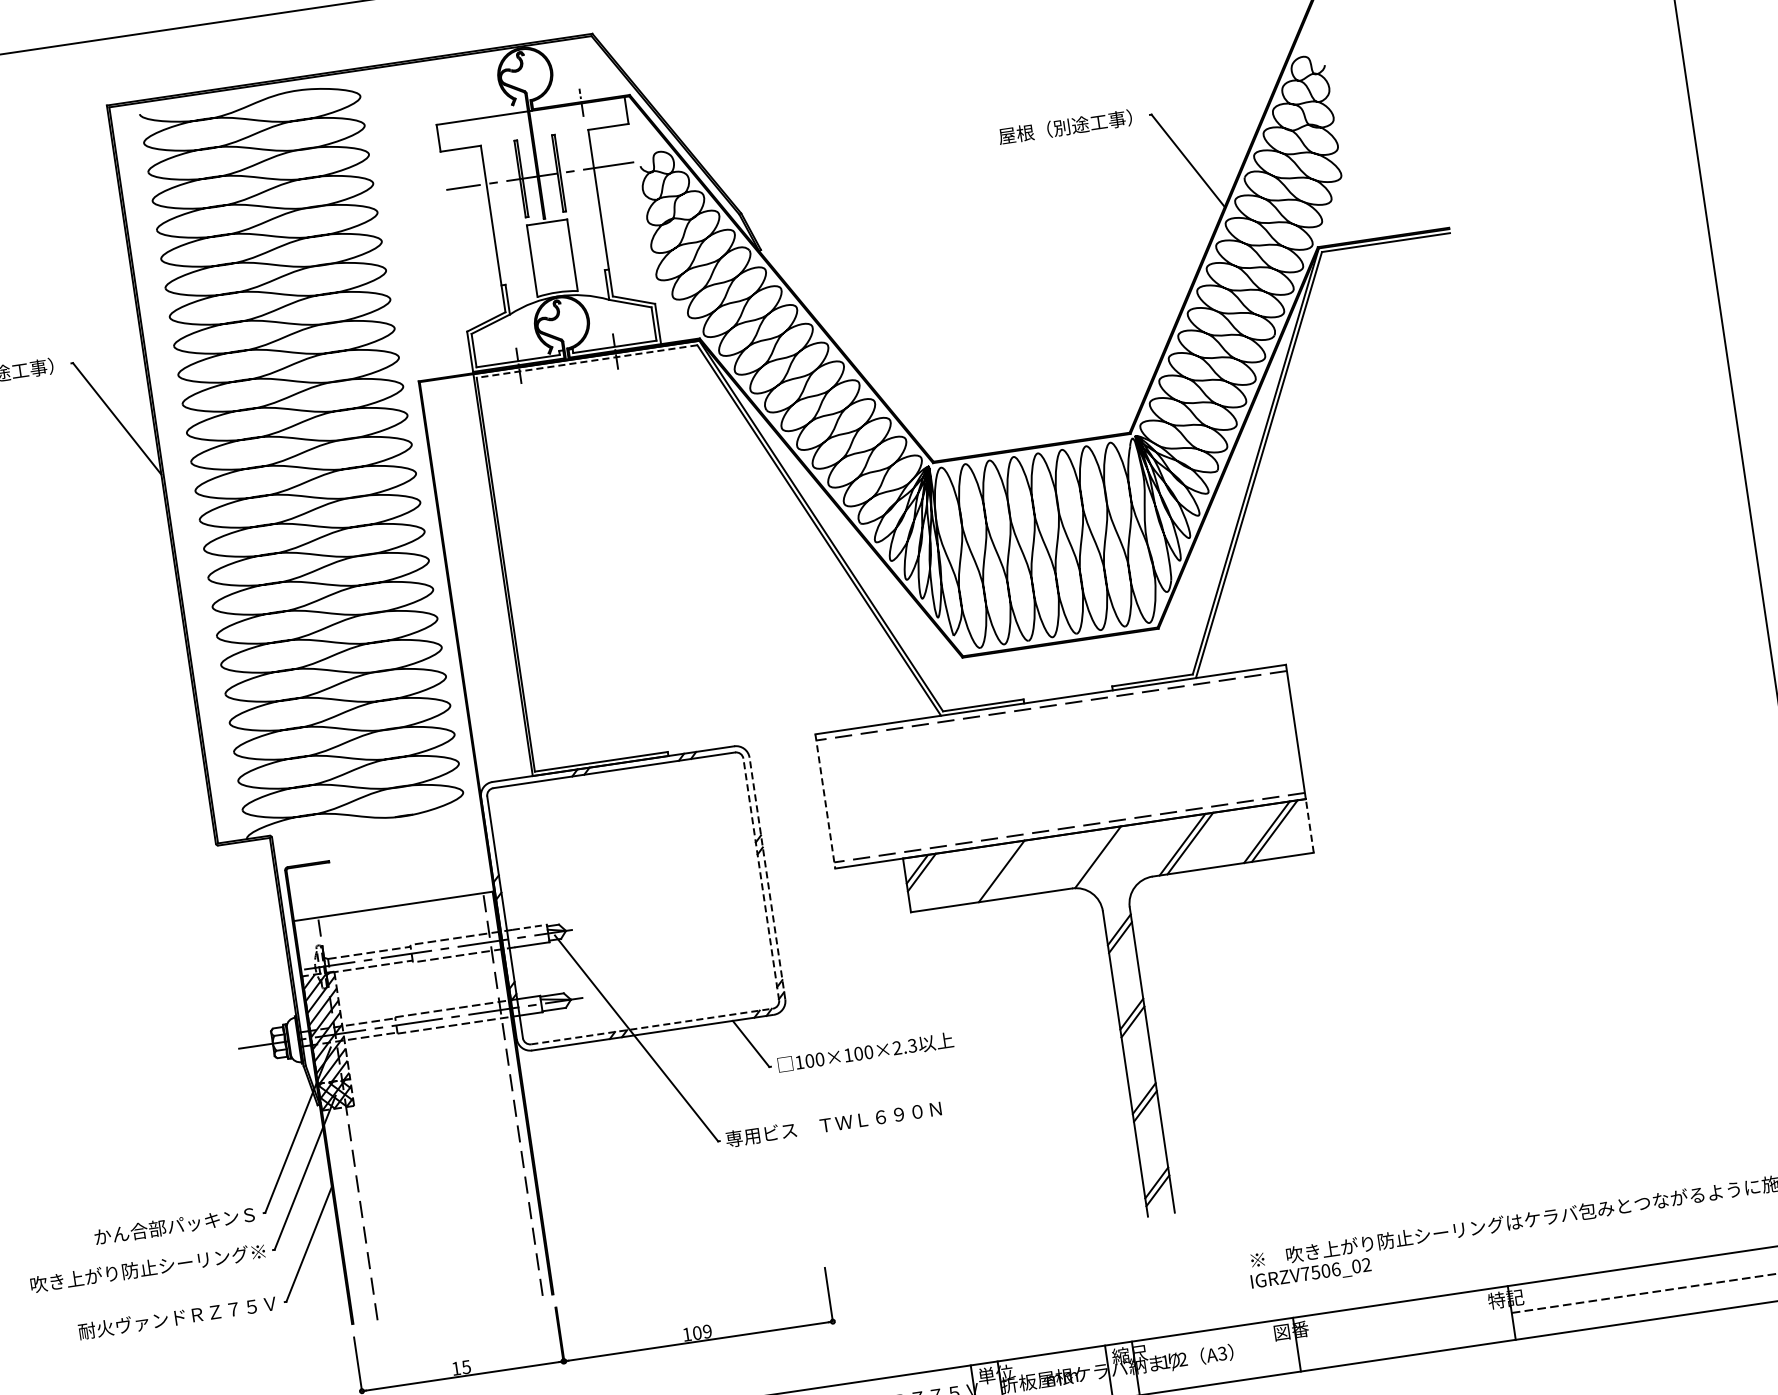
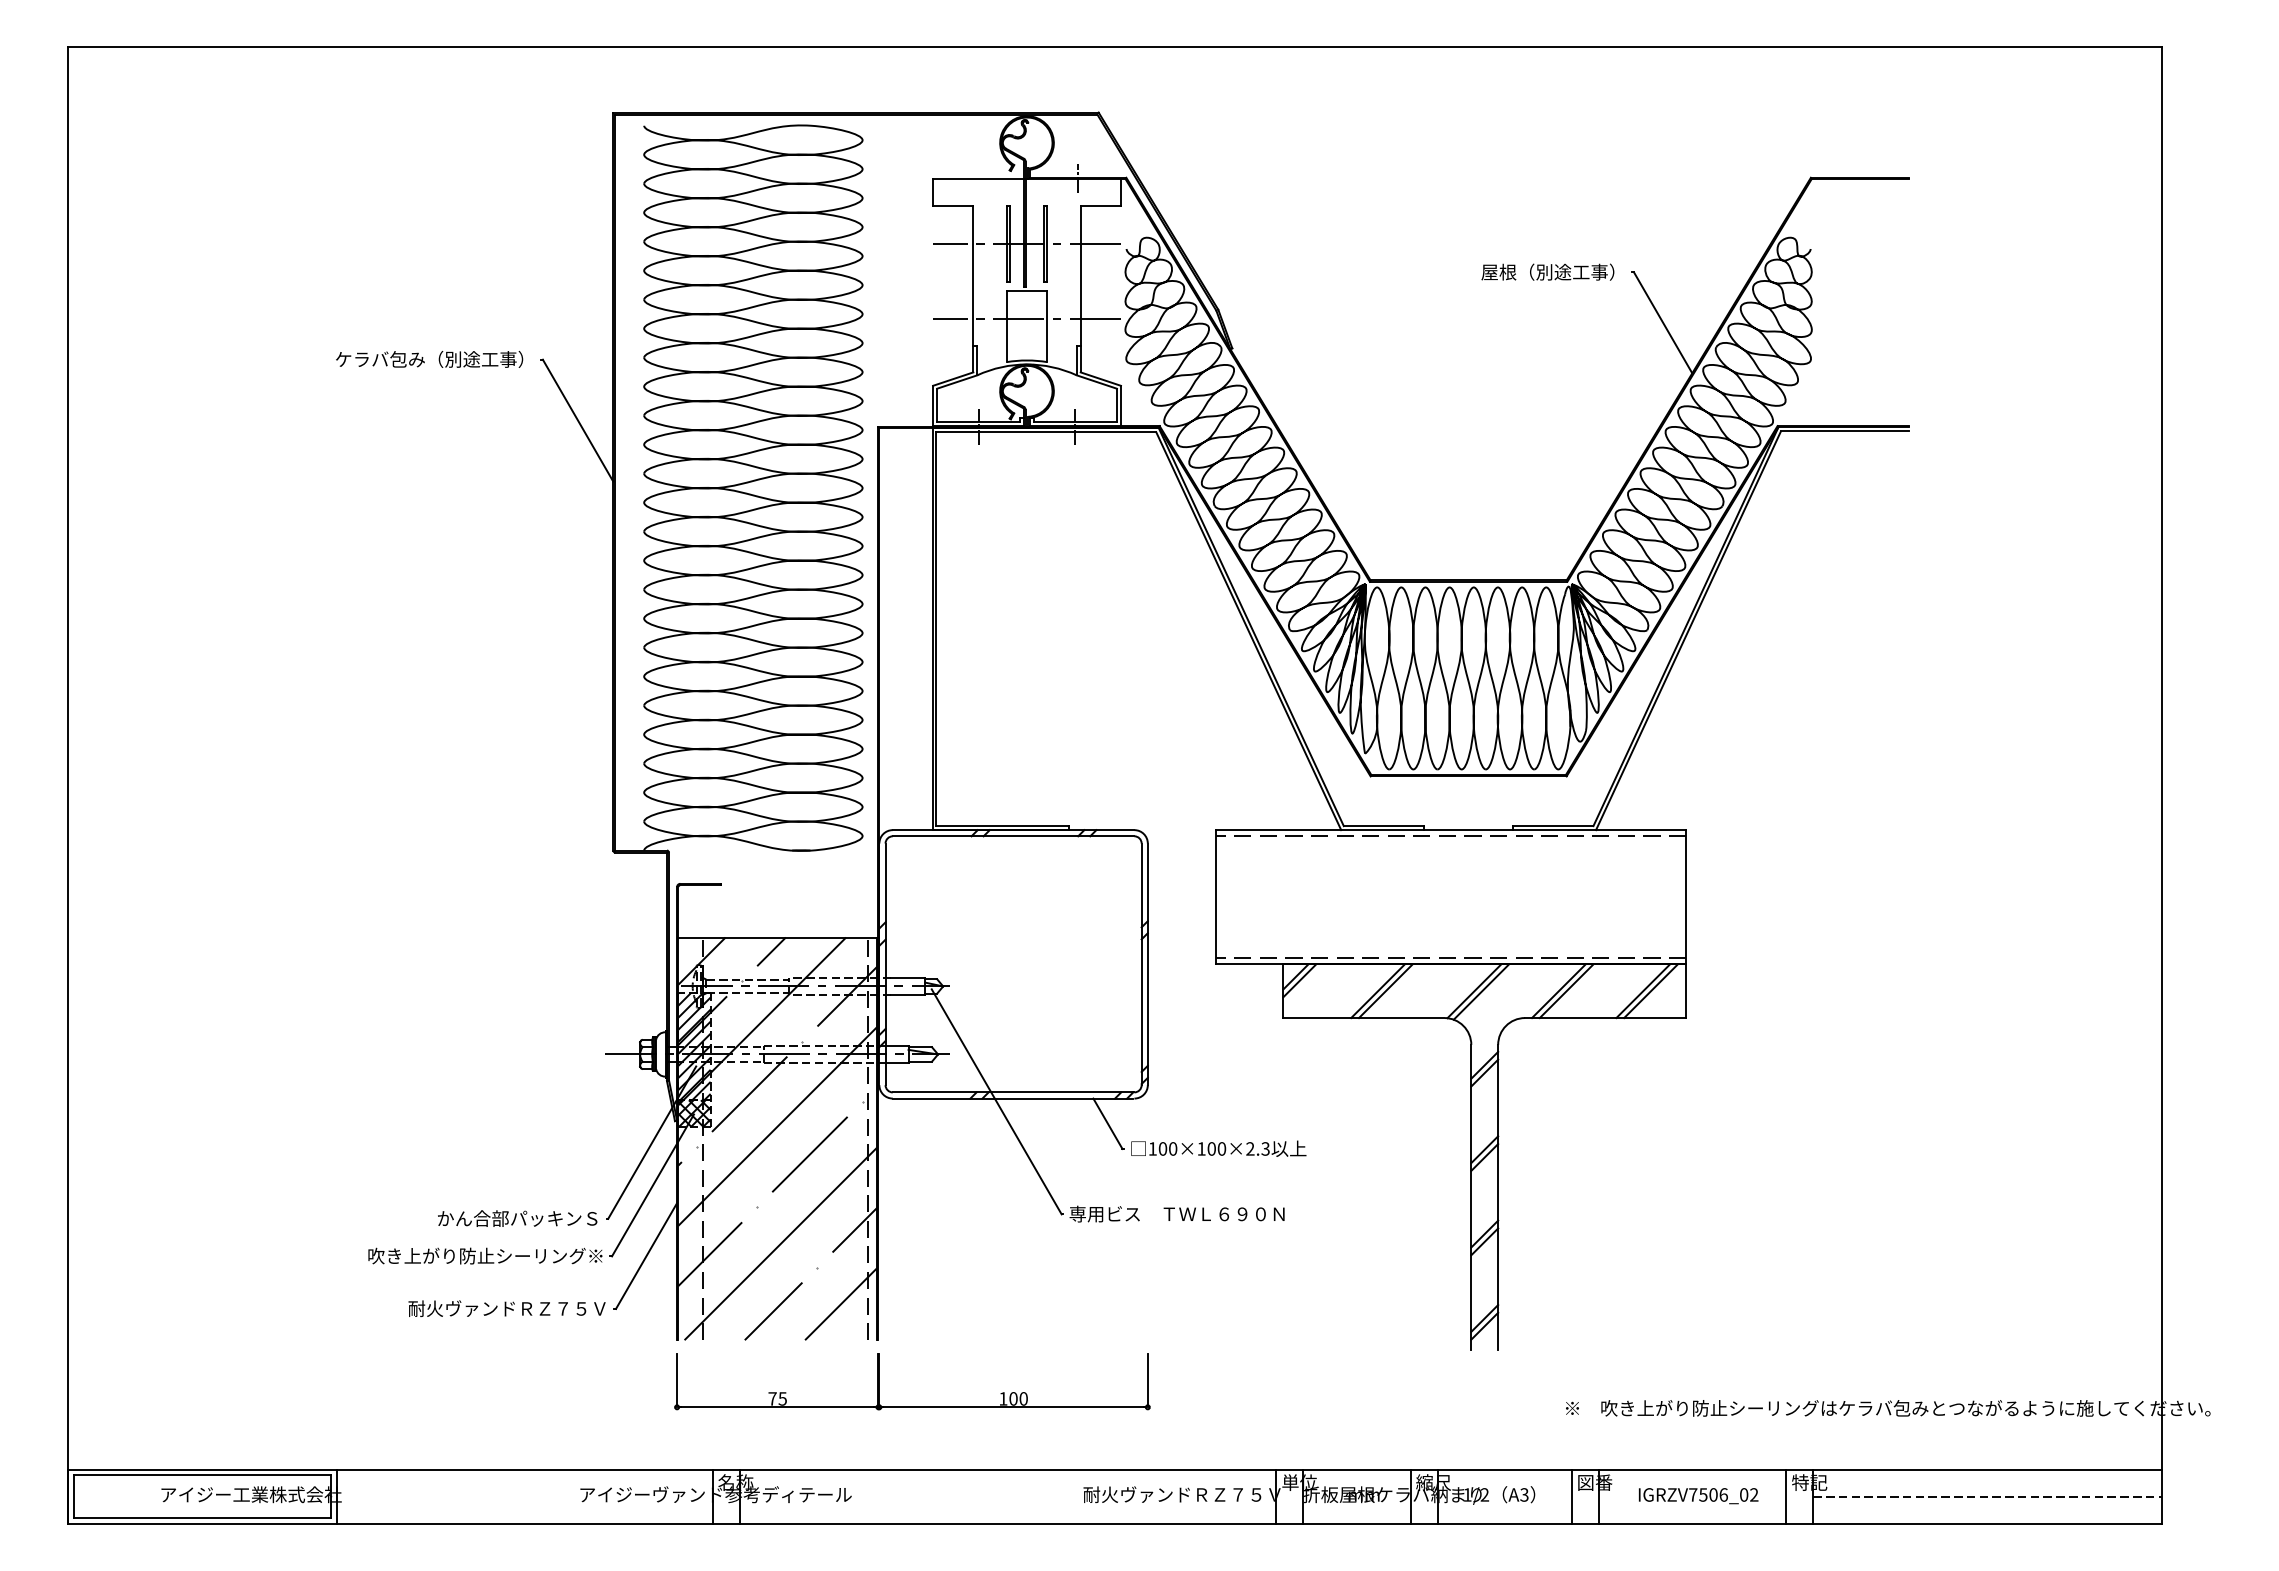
line: (550, 250) -> (1026, 318), added
line: (586, 361) -> (1045, 432), dashed -> solid
line: (825, 801) -> (1215, 897), dashed -> solid
line: (1310, 826) -> (1686, 991), dashed -> solid
line: (1105, 856) -> (1481, 991), added
line: (1009, 870) -> (1385, 991), added
line: (767, 878) -> (1147, 964), dashed -> solid
line: (761, 879) -> (1141, 964), dashed -> solid
line: (530, 927) -> (908, 977), dashed -> solid
line: (652, 1026) -> (1013, 1092), dashed -> solid
hatch: (422, 1107) -> (777, 1138), added
text: (1311, 1274) -> (1698, 1496), moved
line: (1484, 1316) -> (1786, 1496), added
text: (707, 1331) -> (1023, 1398), 109 -> 100
line: (1269, 1348) -> (1571, 1496), added
text: (456, 1368) -> (772, 1398), 15 -> 75

